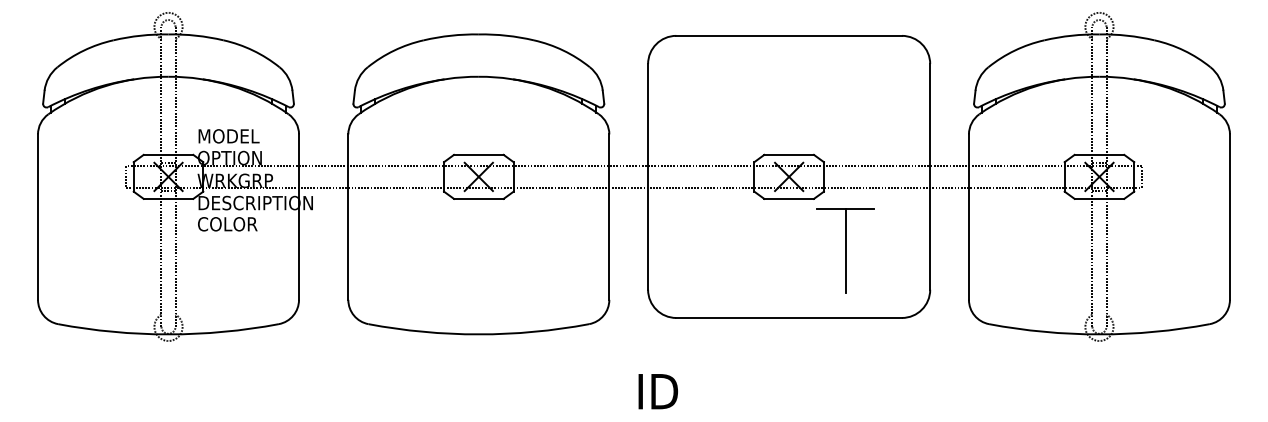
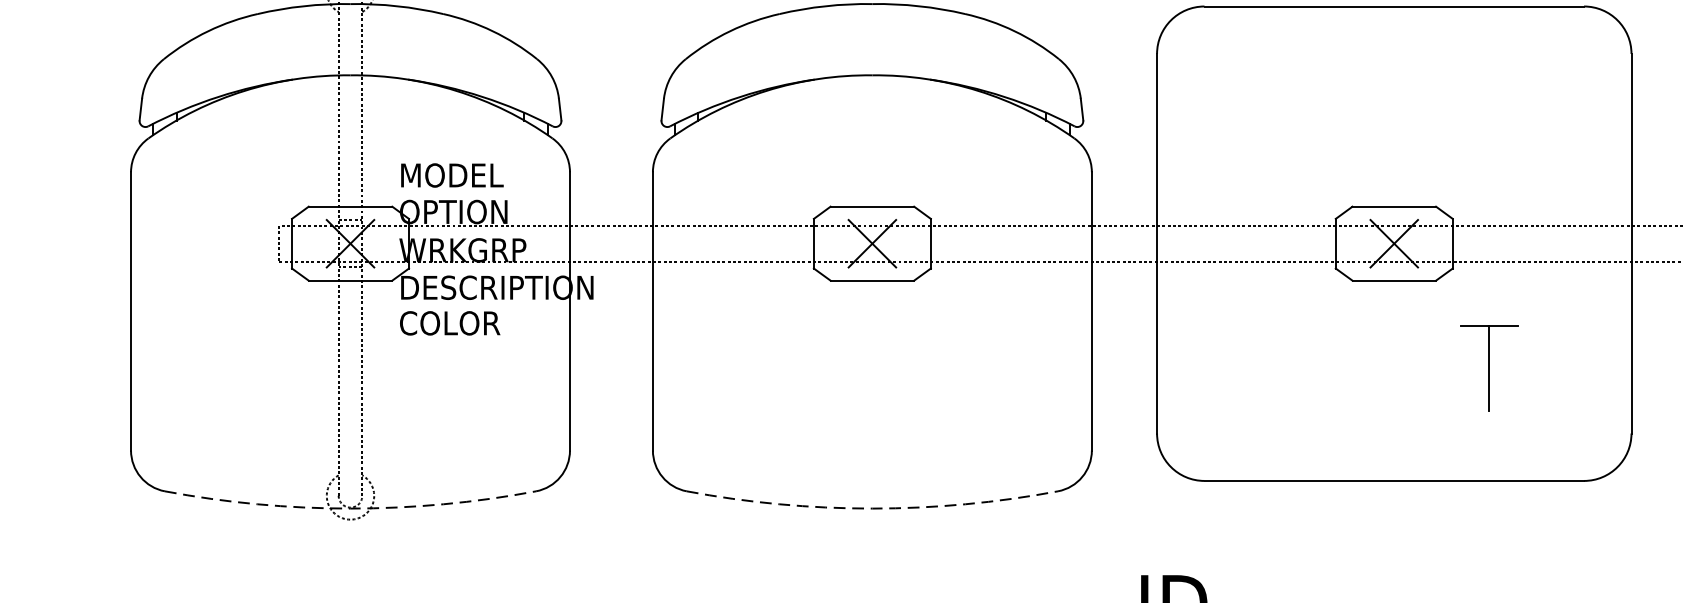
part: (845, 250) -> (1489, 367), size x0.6
arc: (168, 334) -> (350, 508), solid -> dashed
arc: (478, 334) -> (871, 508), solid -> dashed

